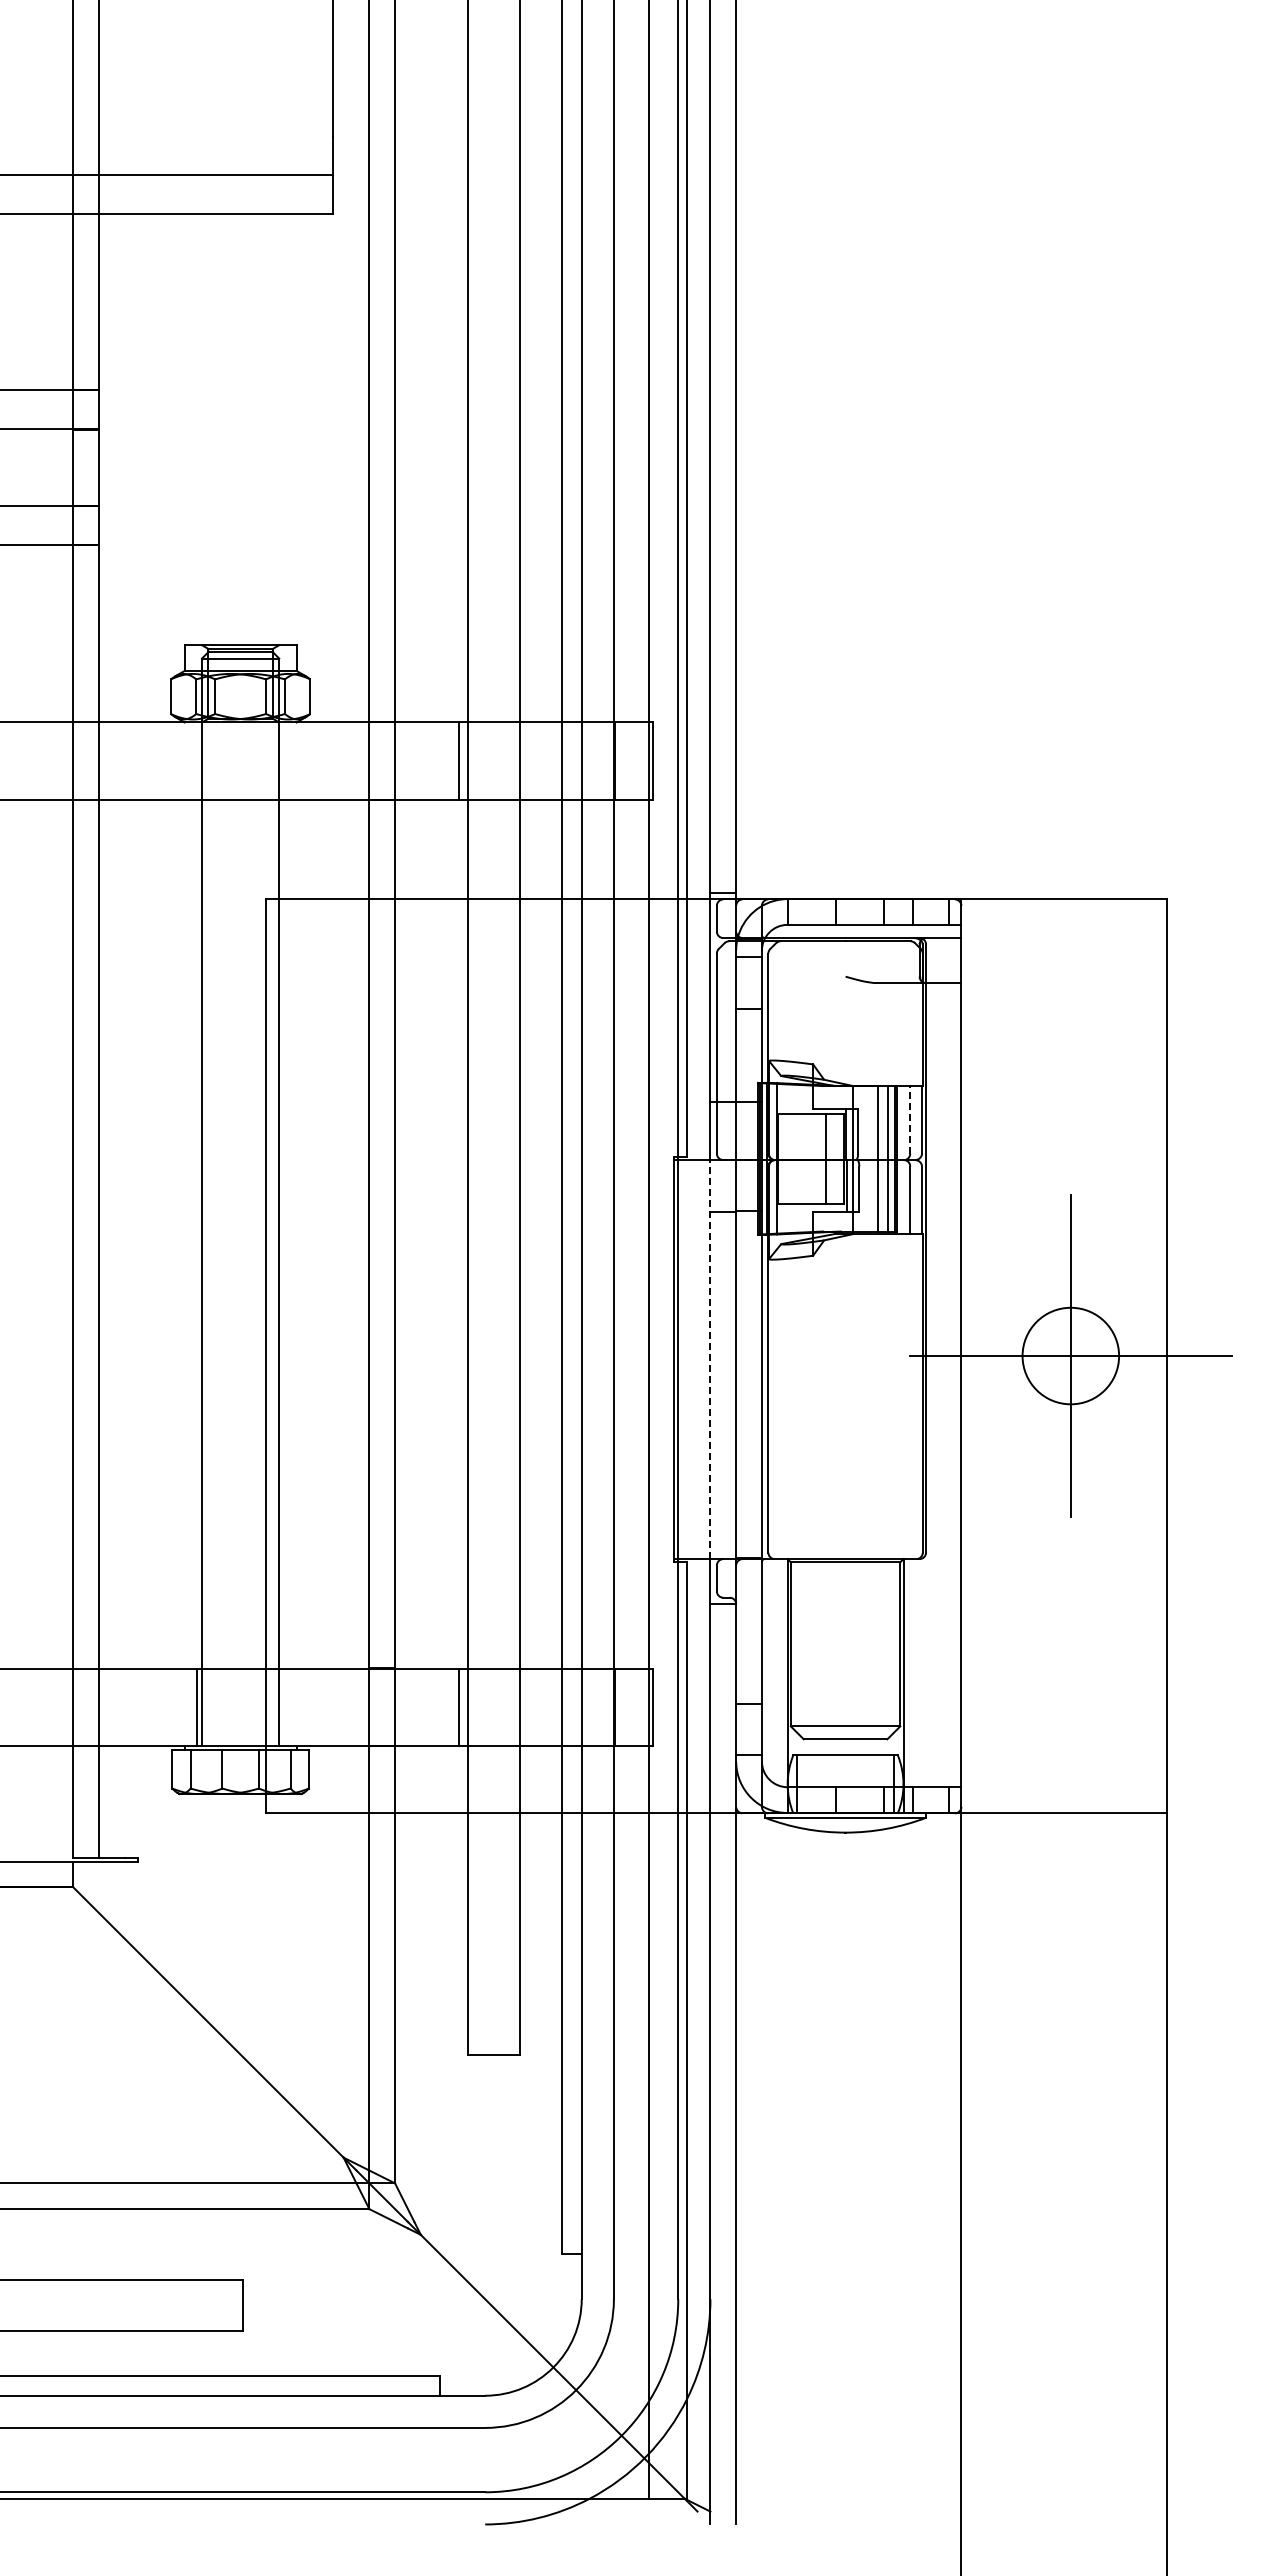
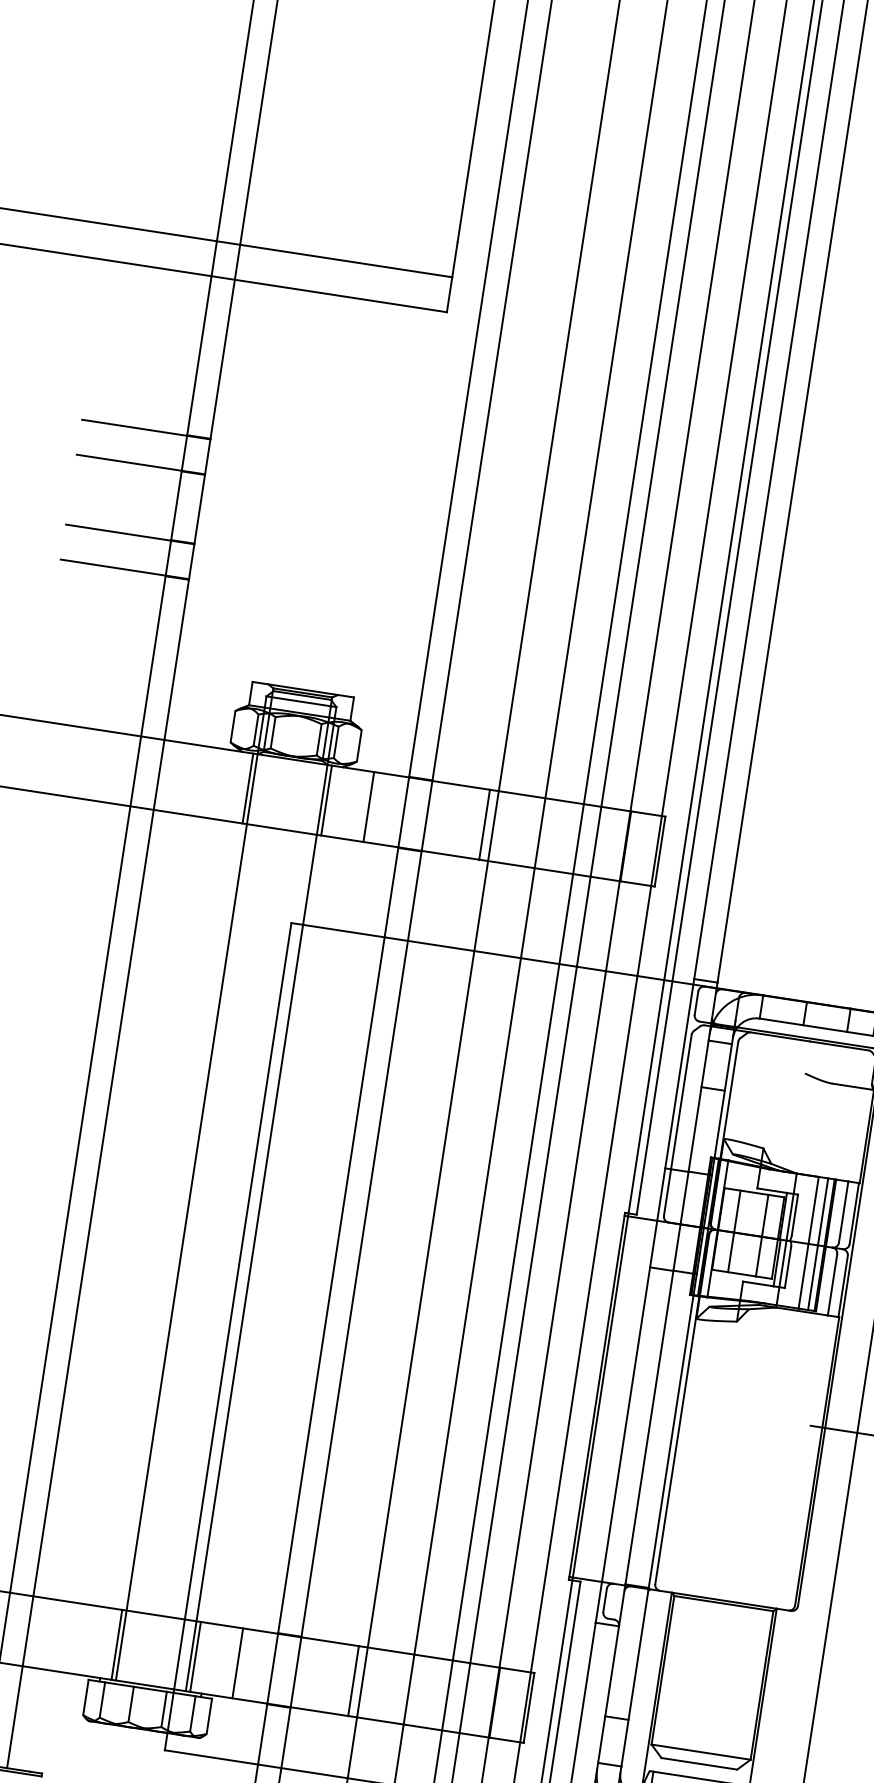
line: (197, 760) -> (248, 788), added
line: (284, 760) -> (327, 800), added
line: (330, 760) -> (368, 806), added
line: (910, 1119) -> (843, 1211), dashed -> solid
line: (795, 1158) -> (734, 1231), added
line: (710, 1359) -> (629, 1401), dashed -> solid
line: (284, 1706) -> (196, 1656), added
line: (330, 1706) -> (237, 1662), added

